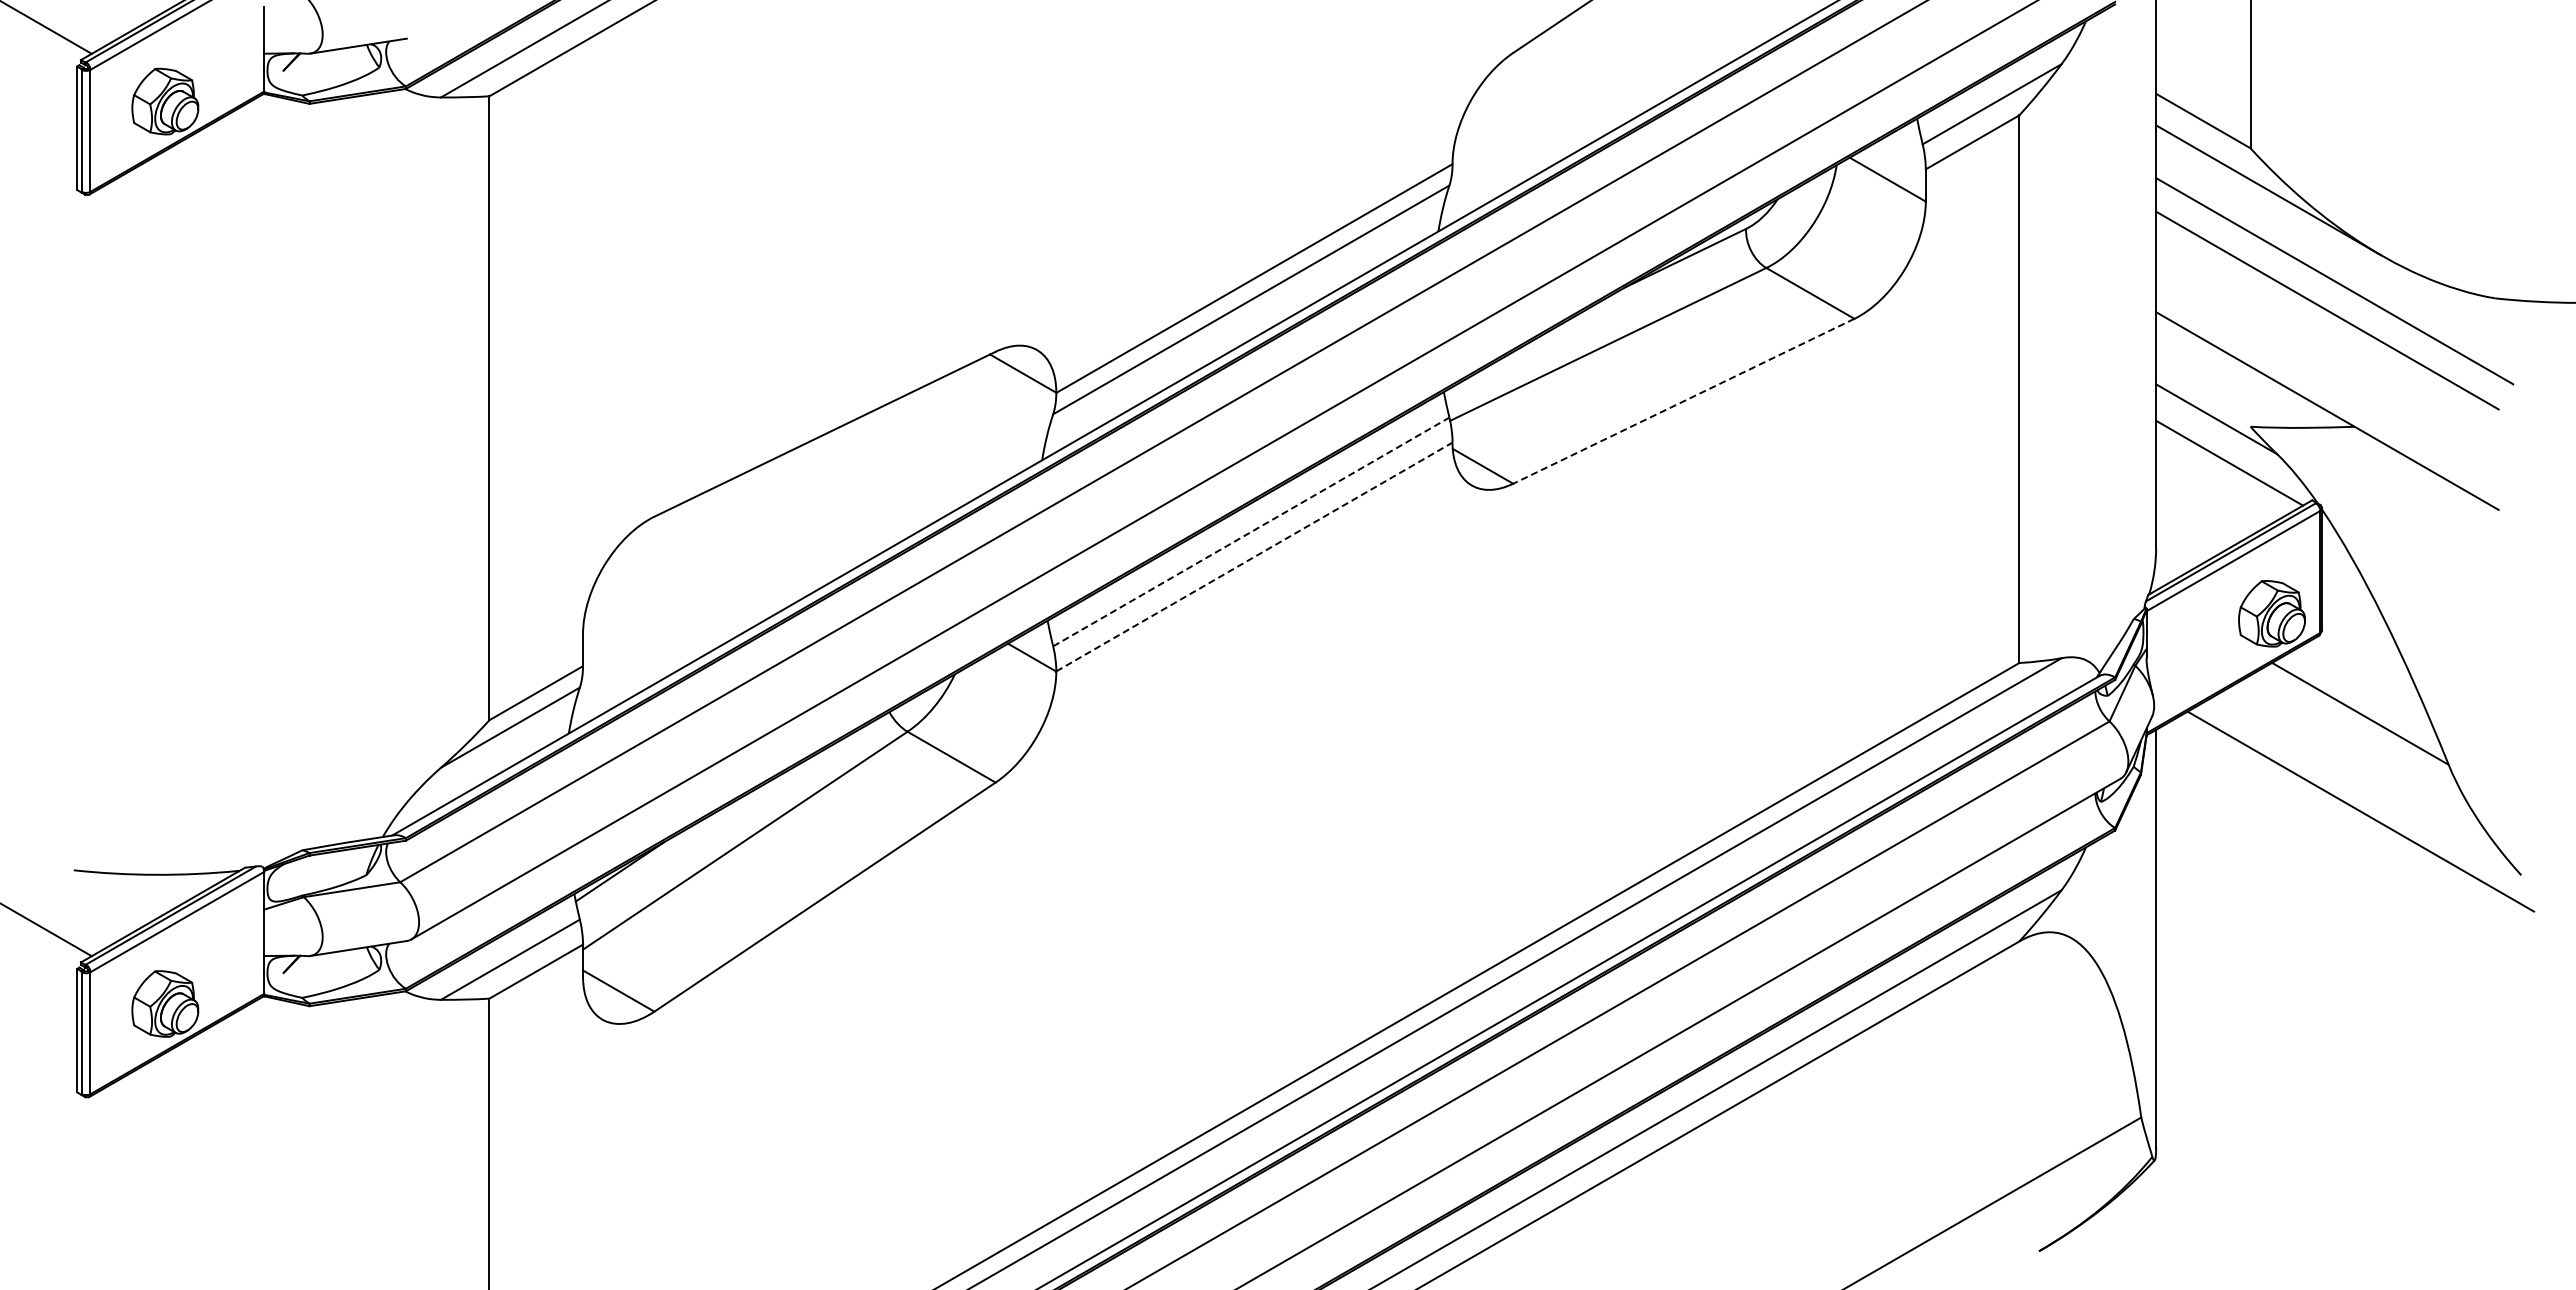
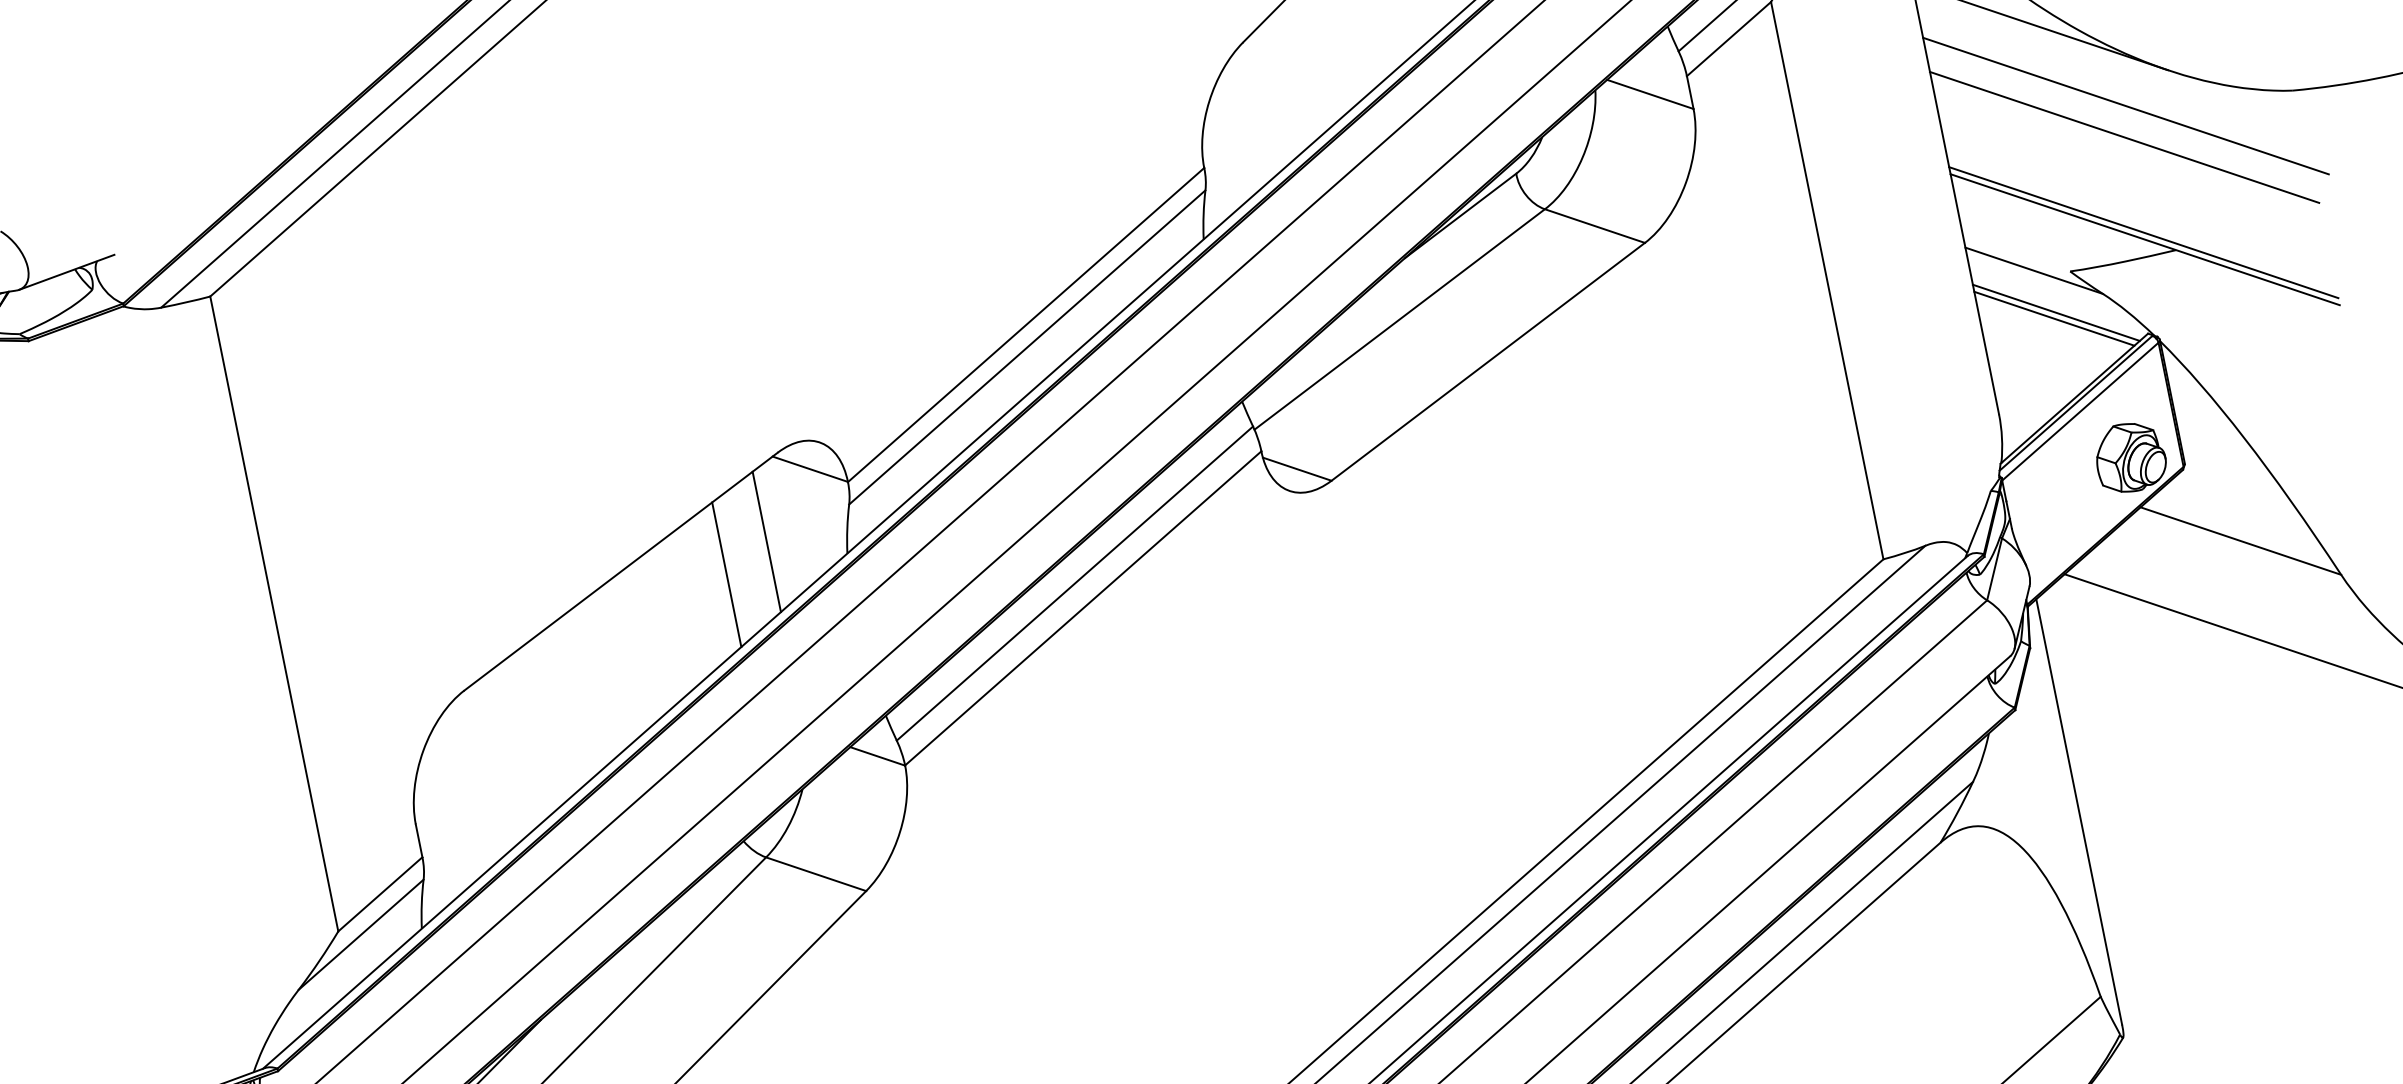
line: (1683, 401) -> (1487, 362), dashed -> solid
line: (2327, 404) -> (2143, 233), added
line: (968, 433) -> (766, 541), added
line: (924, 457) -> (727, 574), added
line: (2226, 468) -> (2054, 318), added
line: (1251, 531) -> (1075, 583), dashed -> solid
line: (1254, 557) -> (1083, 608), dashed -> solid

